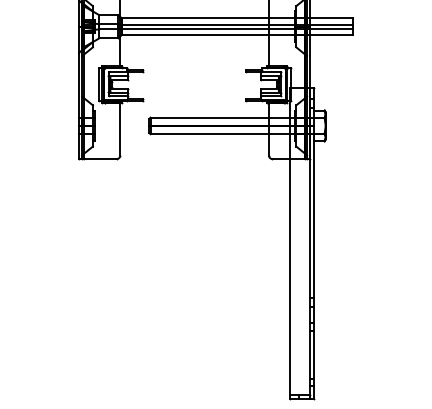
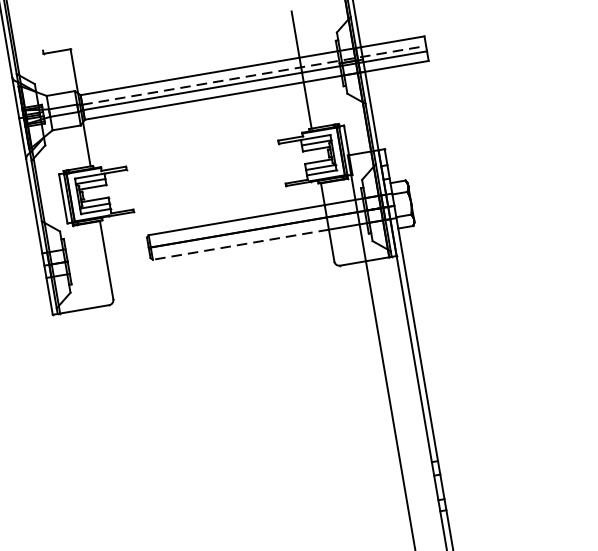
line: (237, 24) -> (254, 74), solid -> dashed
line: (209, 134) -> (240, 245), solid -> dashed

